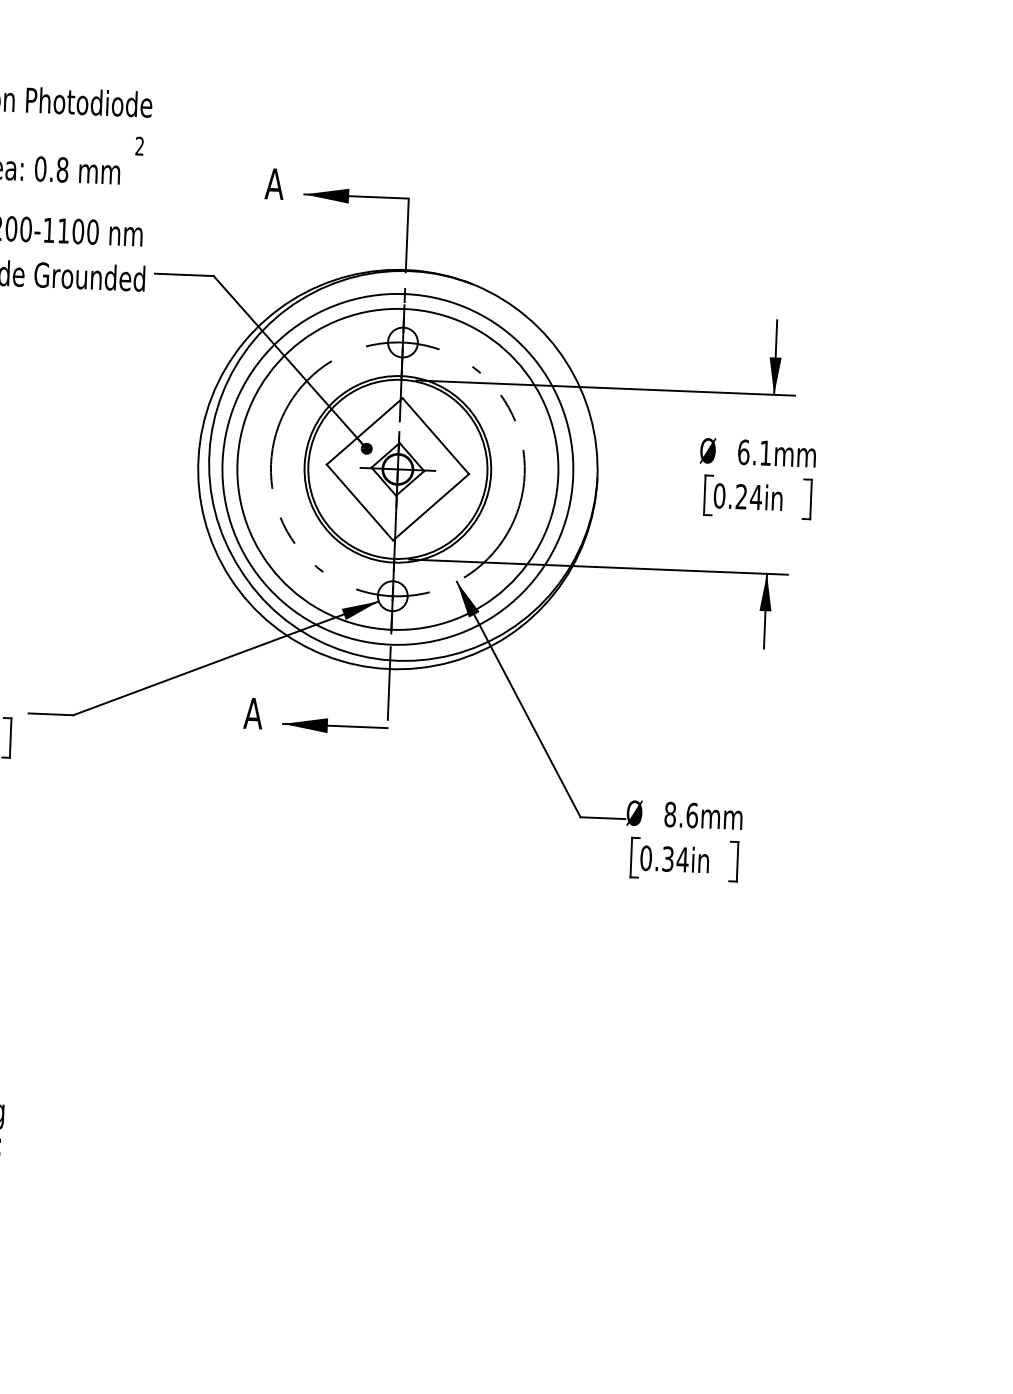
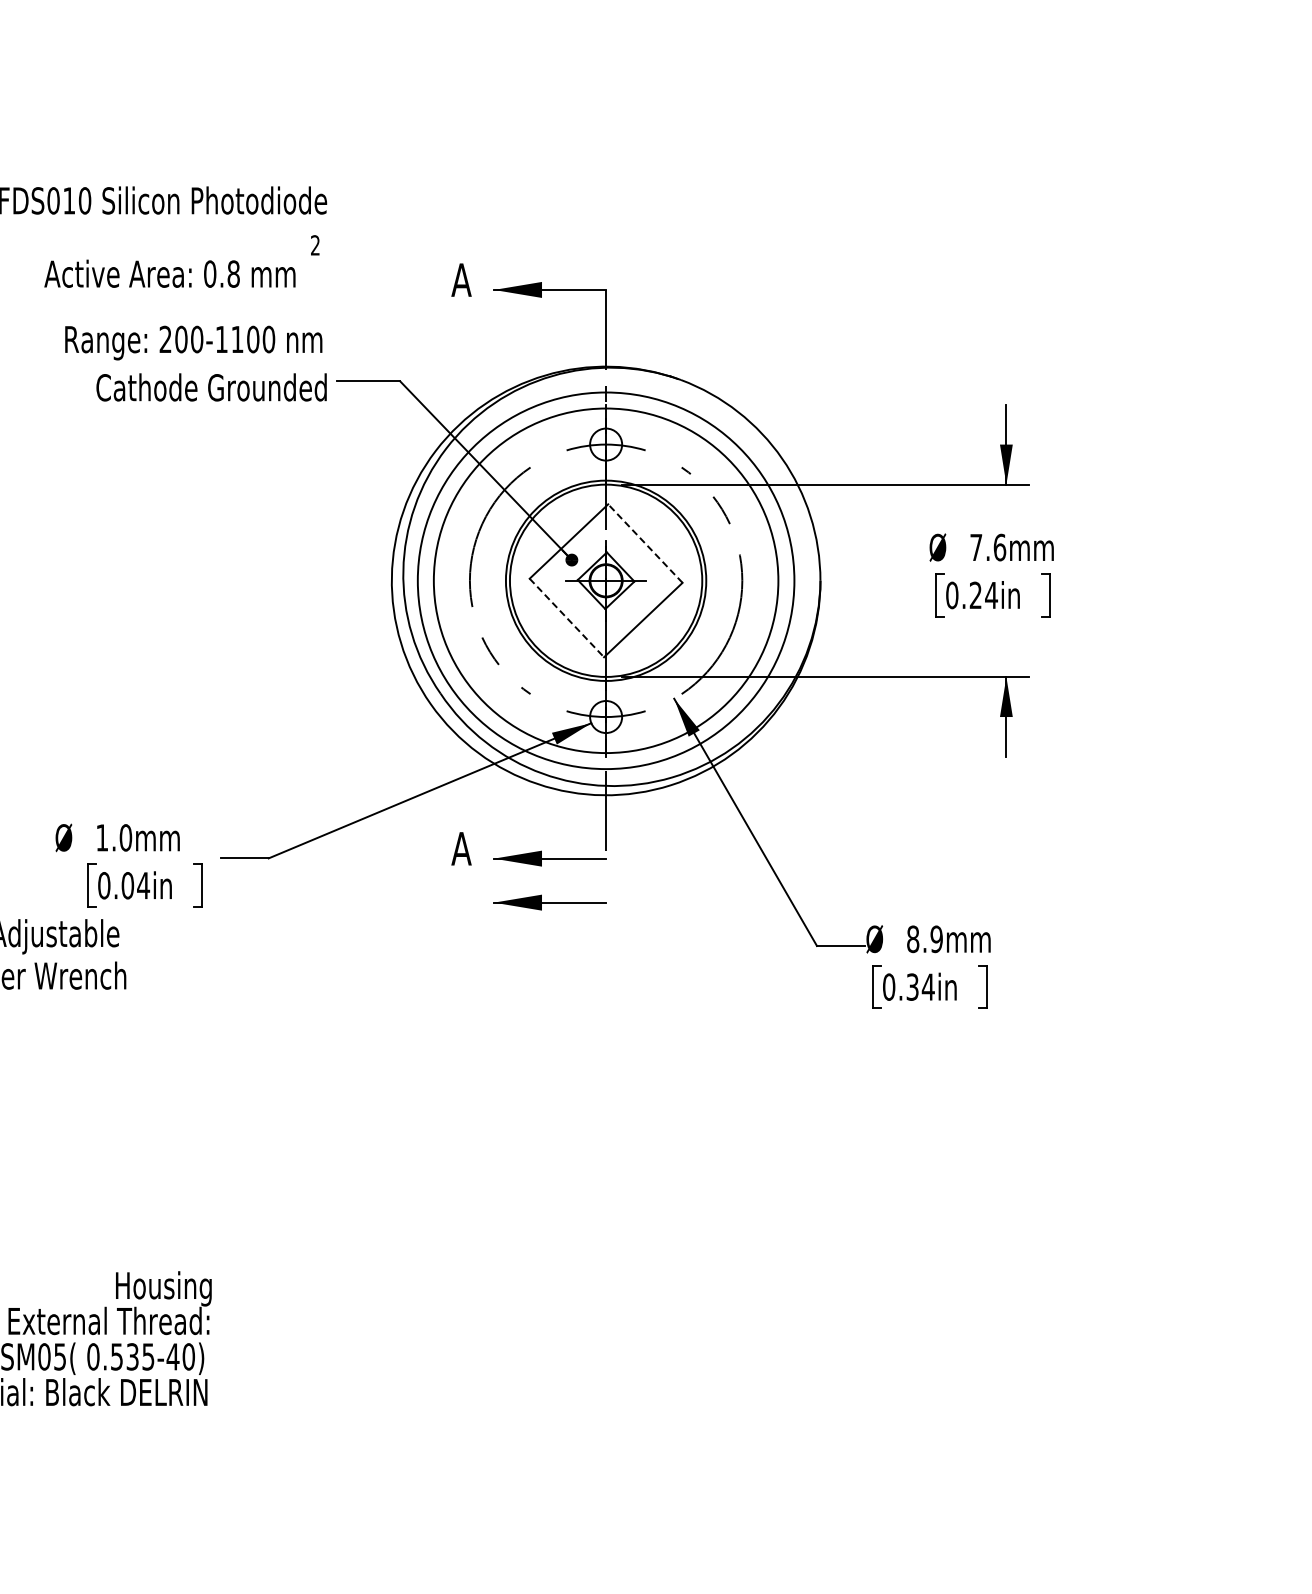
line: (435, 436) -> (645, 543), solid -> dashed
text: (755, 452) -> (988, 547), 6.1mm -> 7.6mm
line: (360, 503) -> (567, 618), solid -> dashed
part: (333, 766) -> (549, 902), added
text: (692, 815) -> (936, 939), 8.6mm -> 8.9mm

